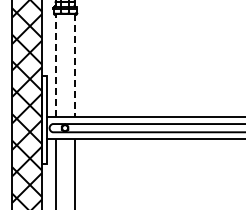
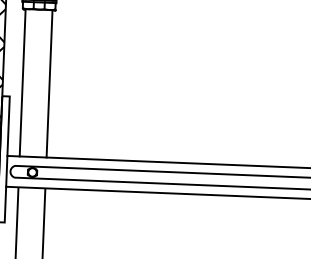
line: (55, 65) -> (22, 82), dashed -> solid
line: (74, 65) -> (49, 83), dashed -> solid

